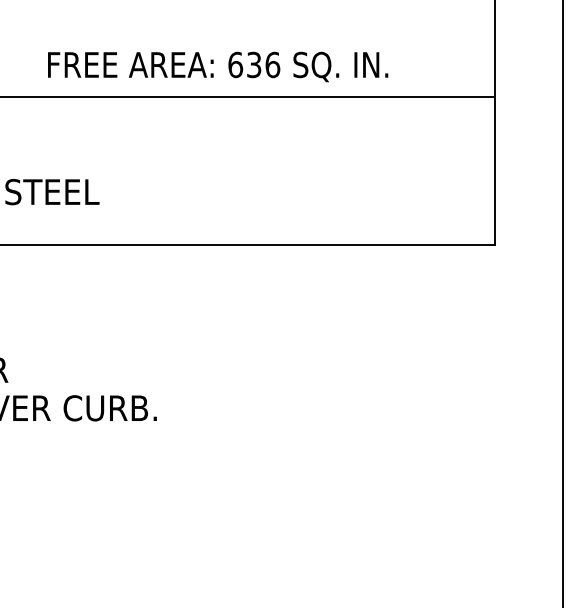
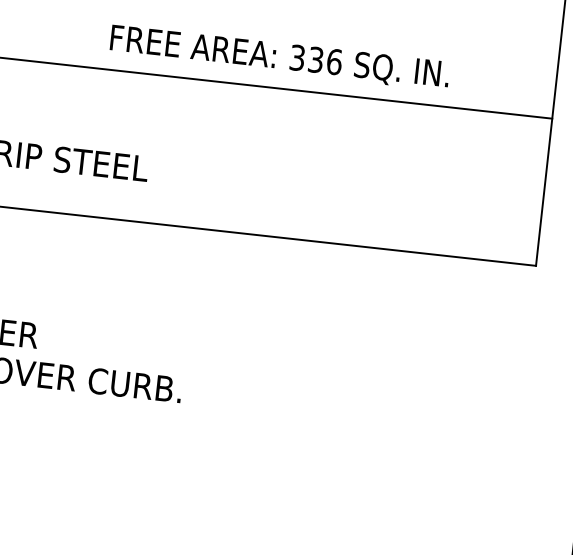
text: (235, 64) -> (297, 57), 636 -> 336

